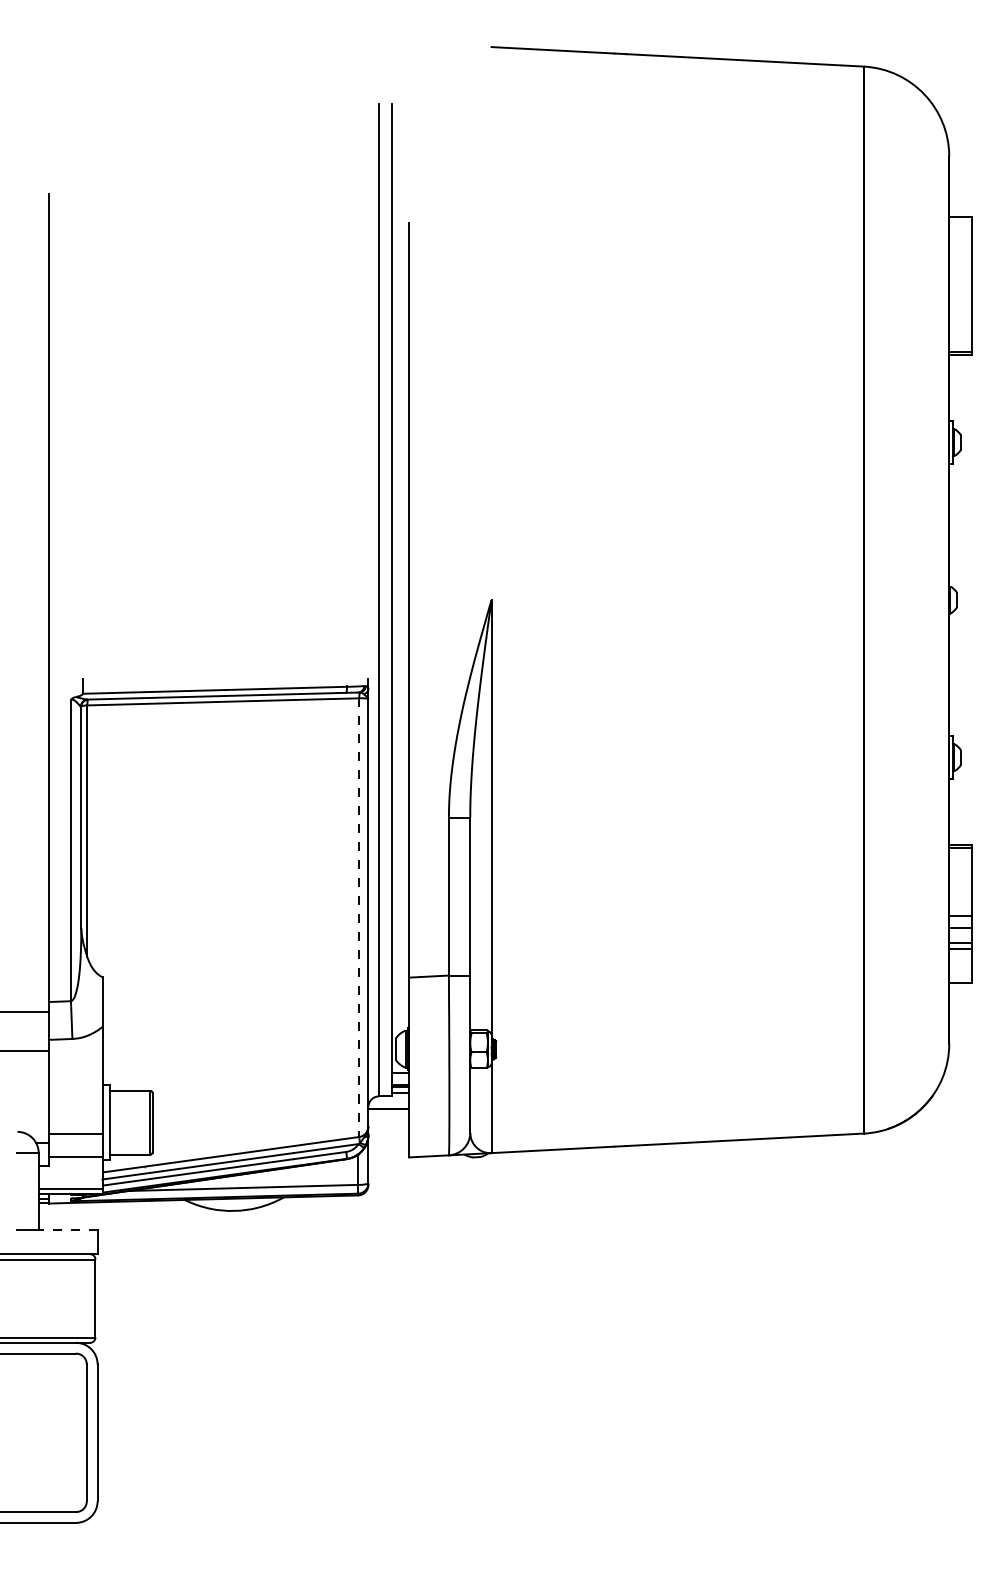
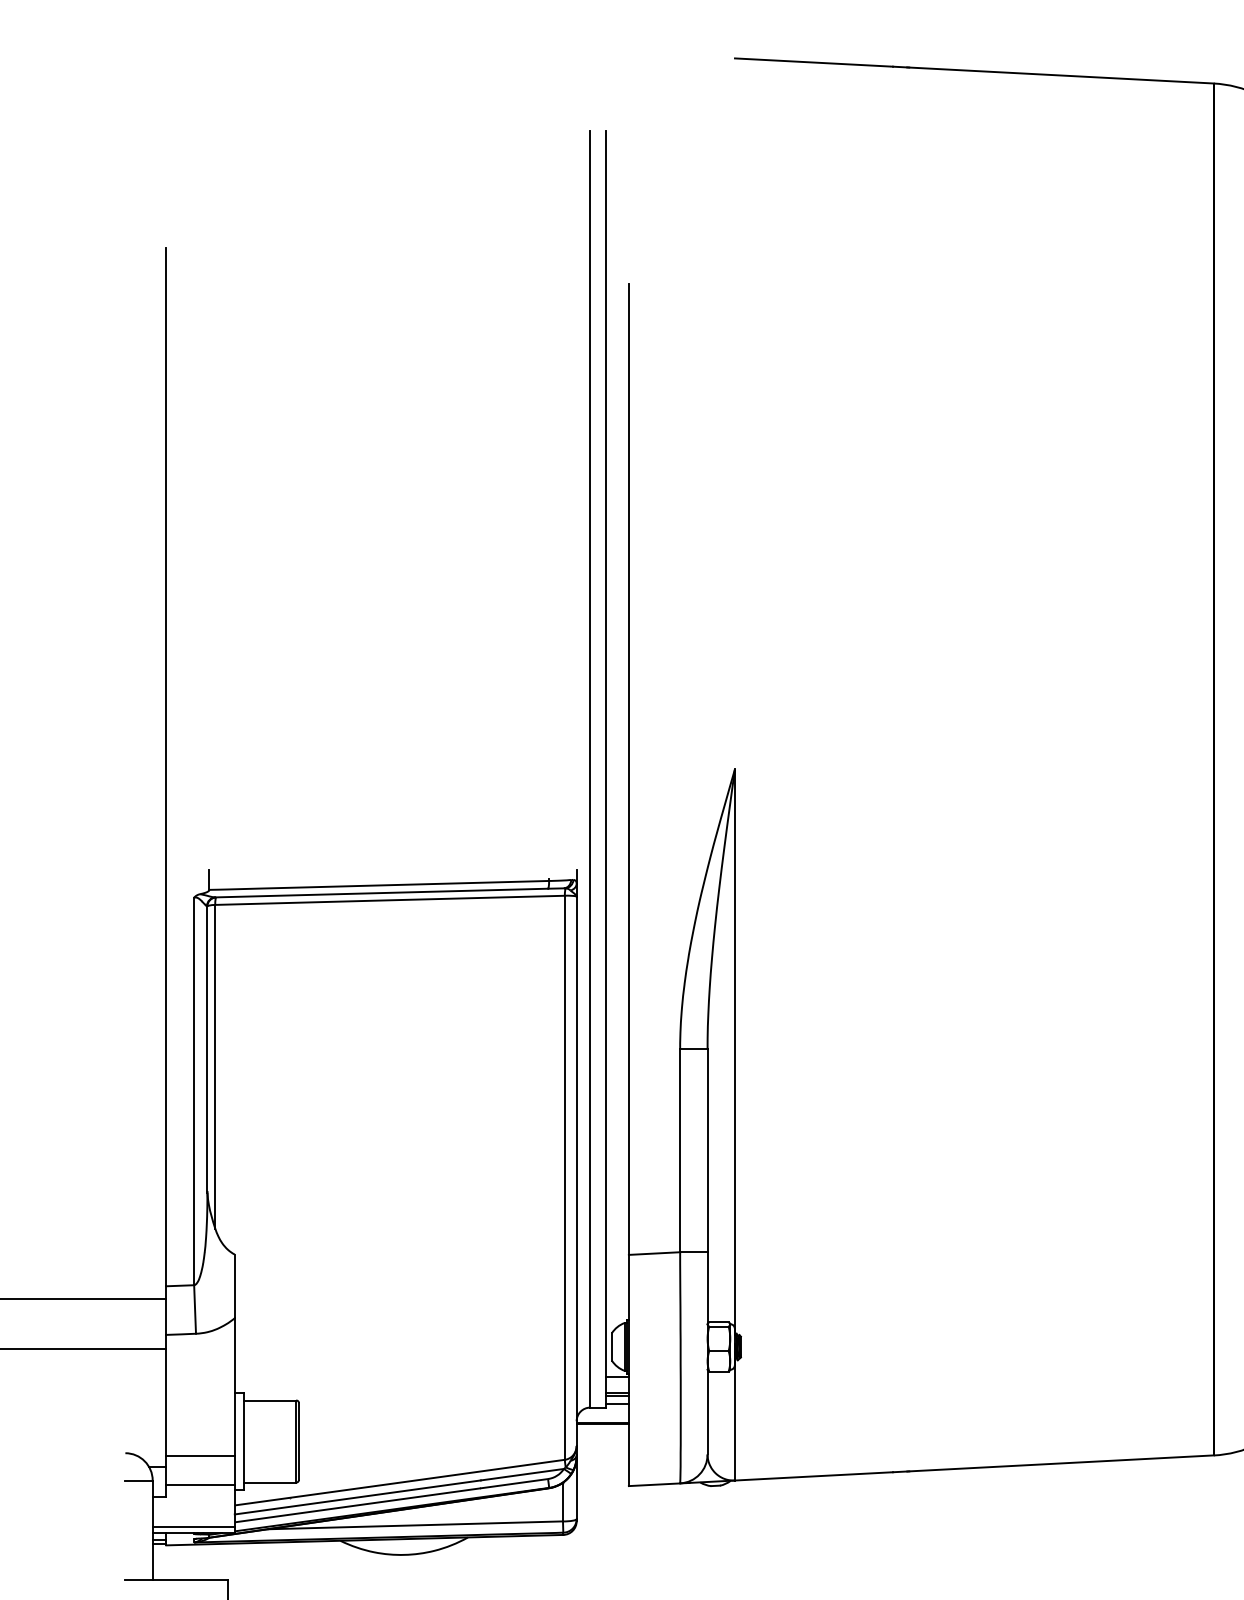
line: (359, 918) -> (565, 1178), dashed -> solid
line: (67, 1230) -> (189, 1580), dashed -> solid

